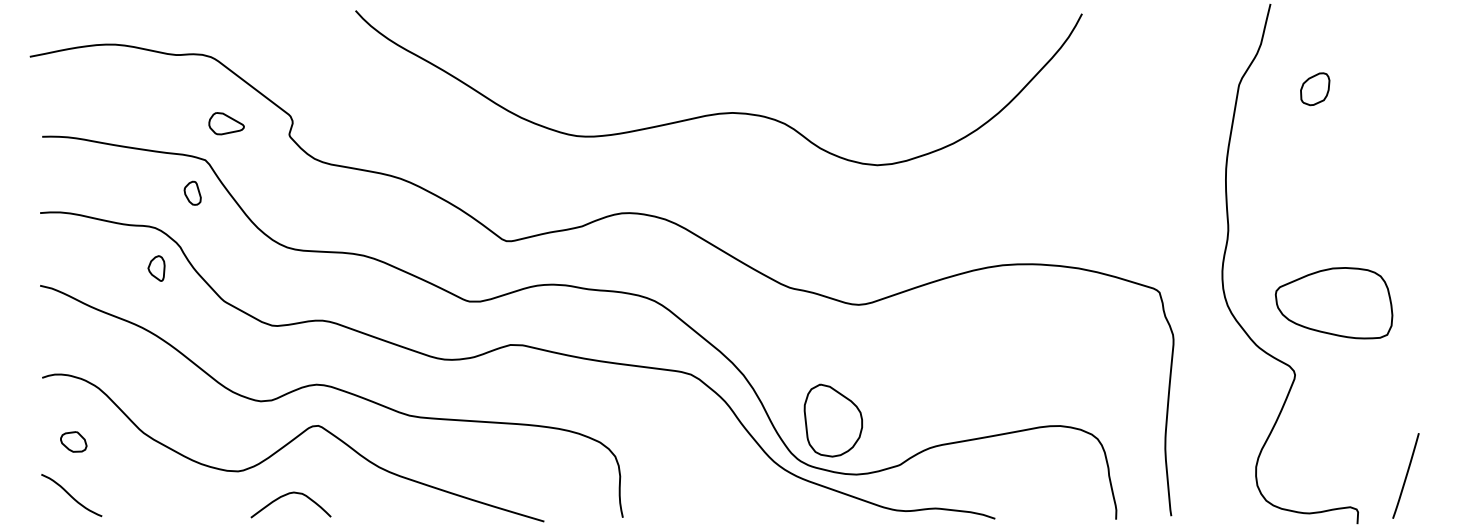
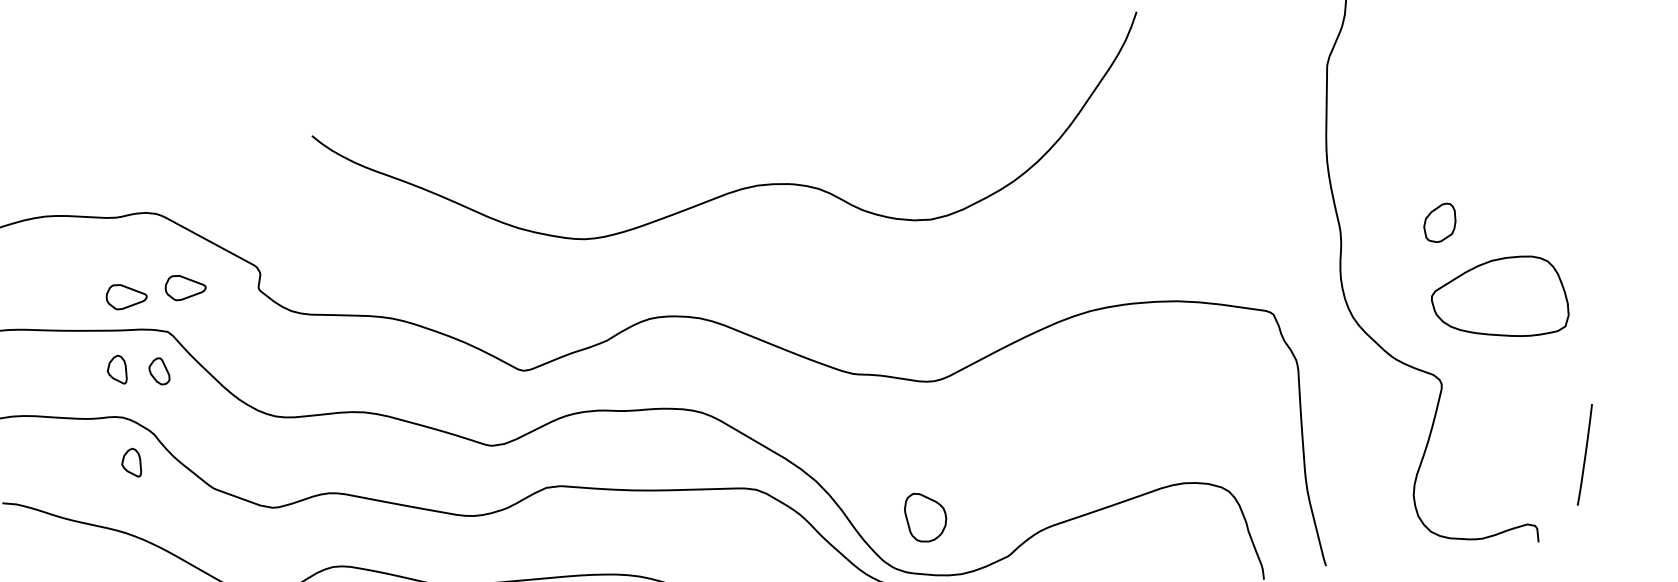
part: (1315, 89) -> (1440, 223), moved
part: (174, 123) -> (126, 295), added
part: (156, 186) -> (116, 370), added
part: (1333, 303) -> (1498, 300), moved
part: (833, 420) -> (926, 516), size x0.6
line: (1405, 475) -> (1584, 454), moved

